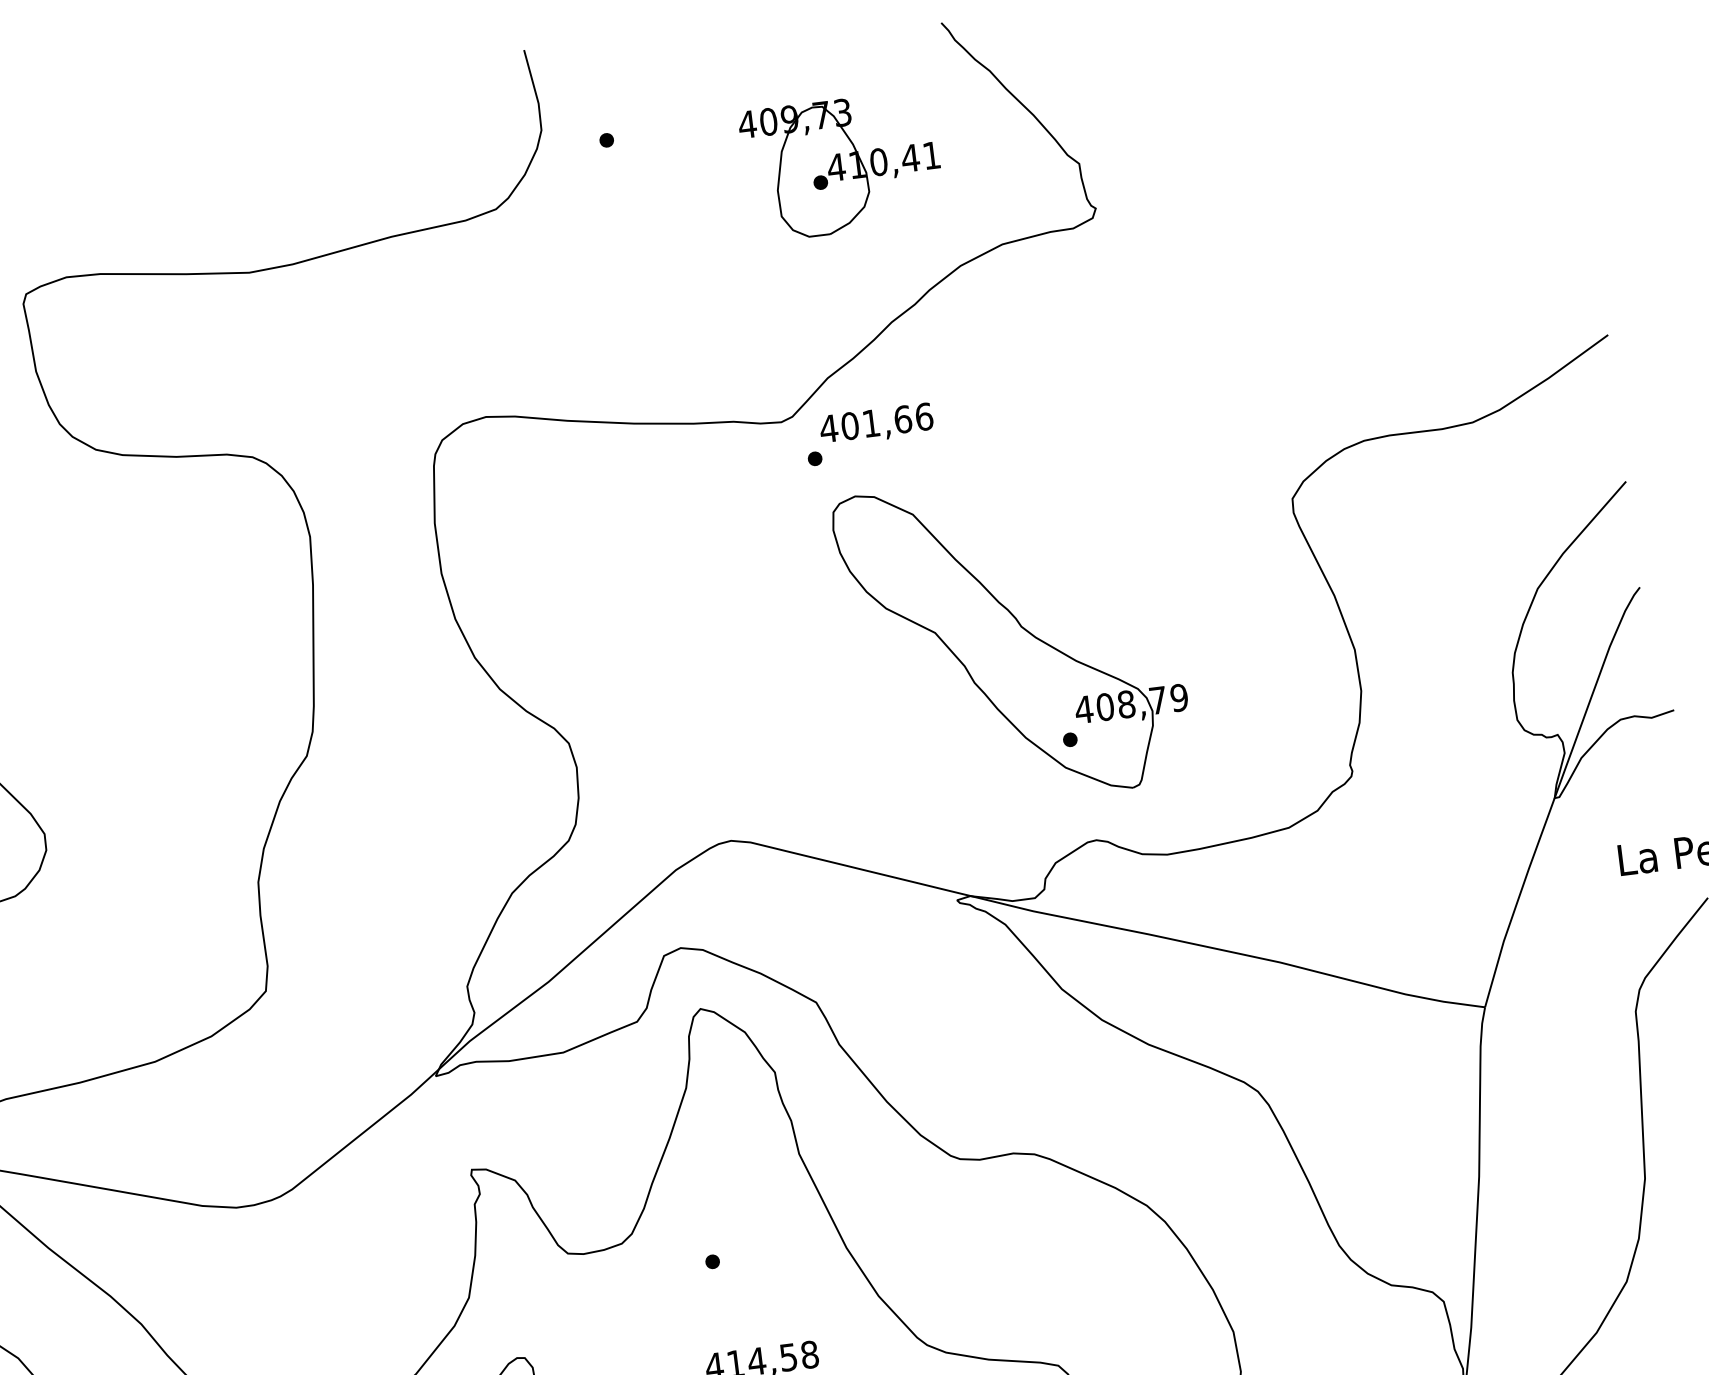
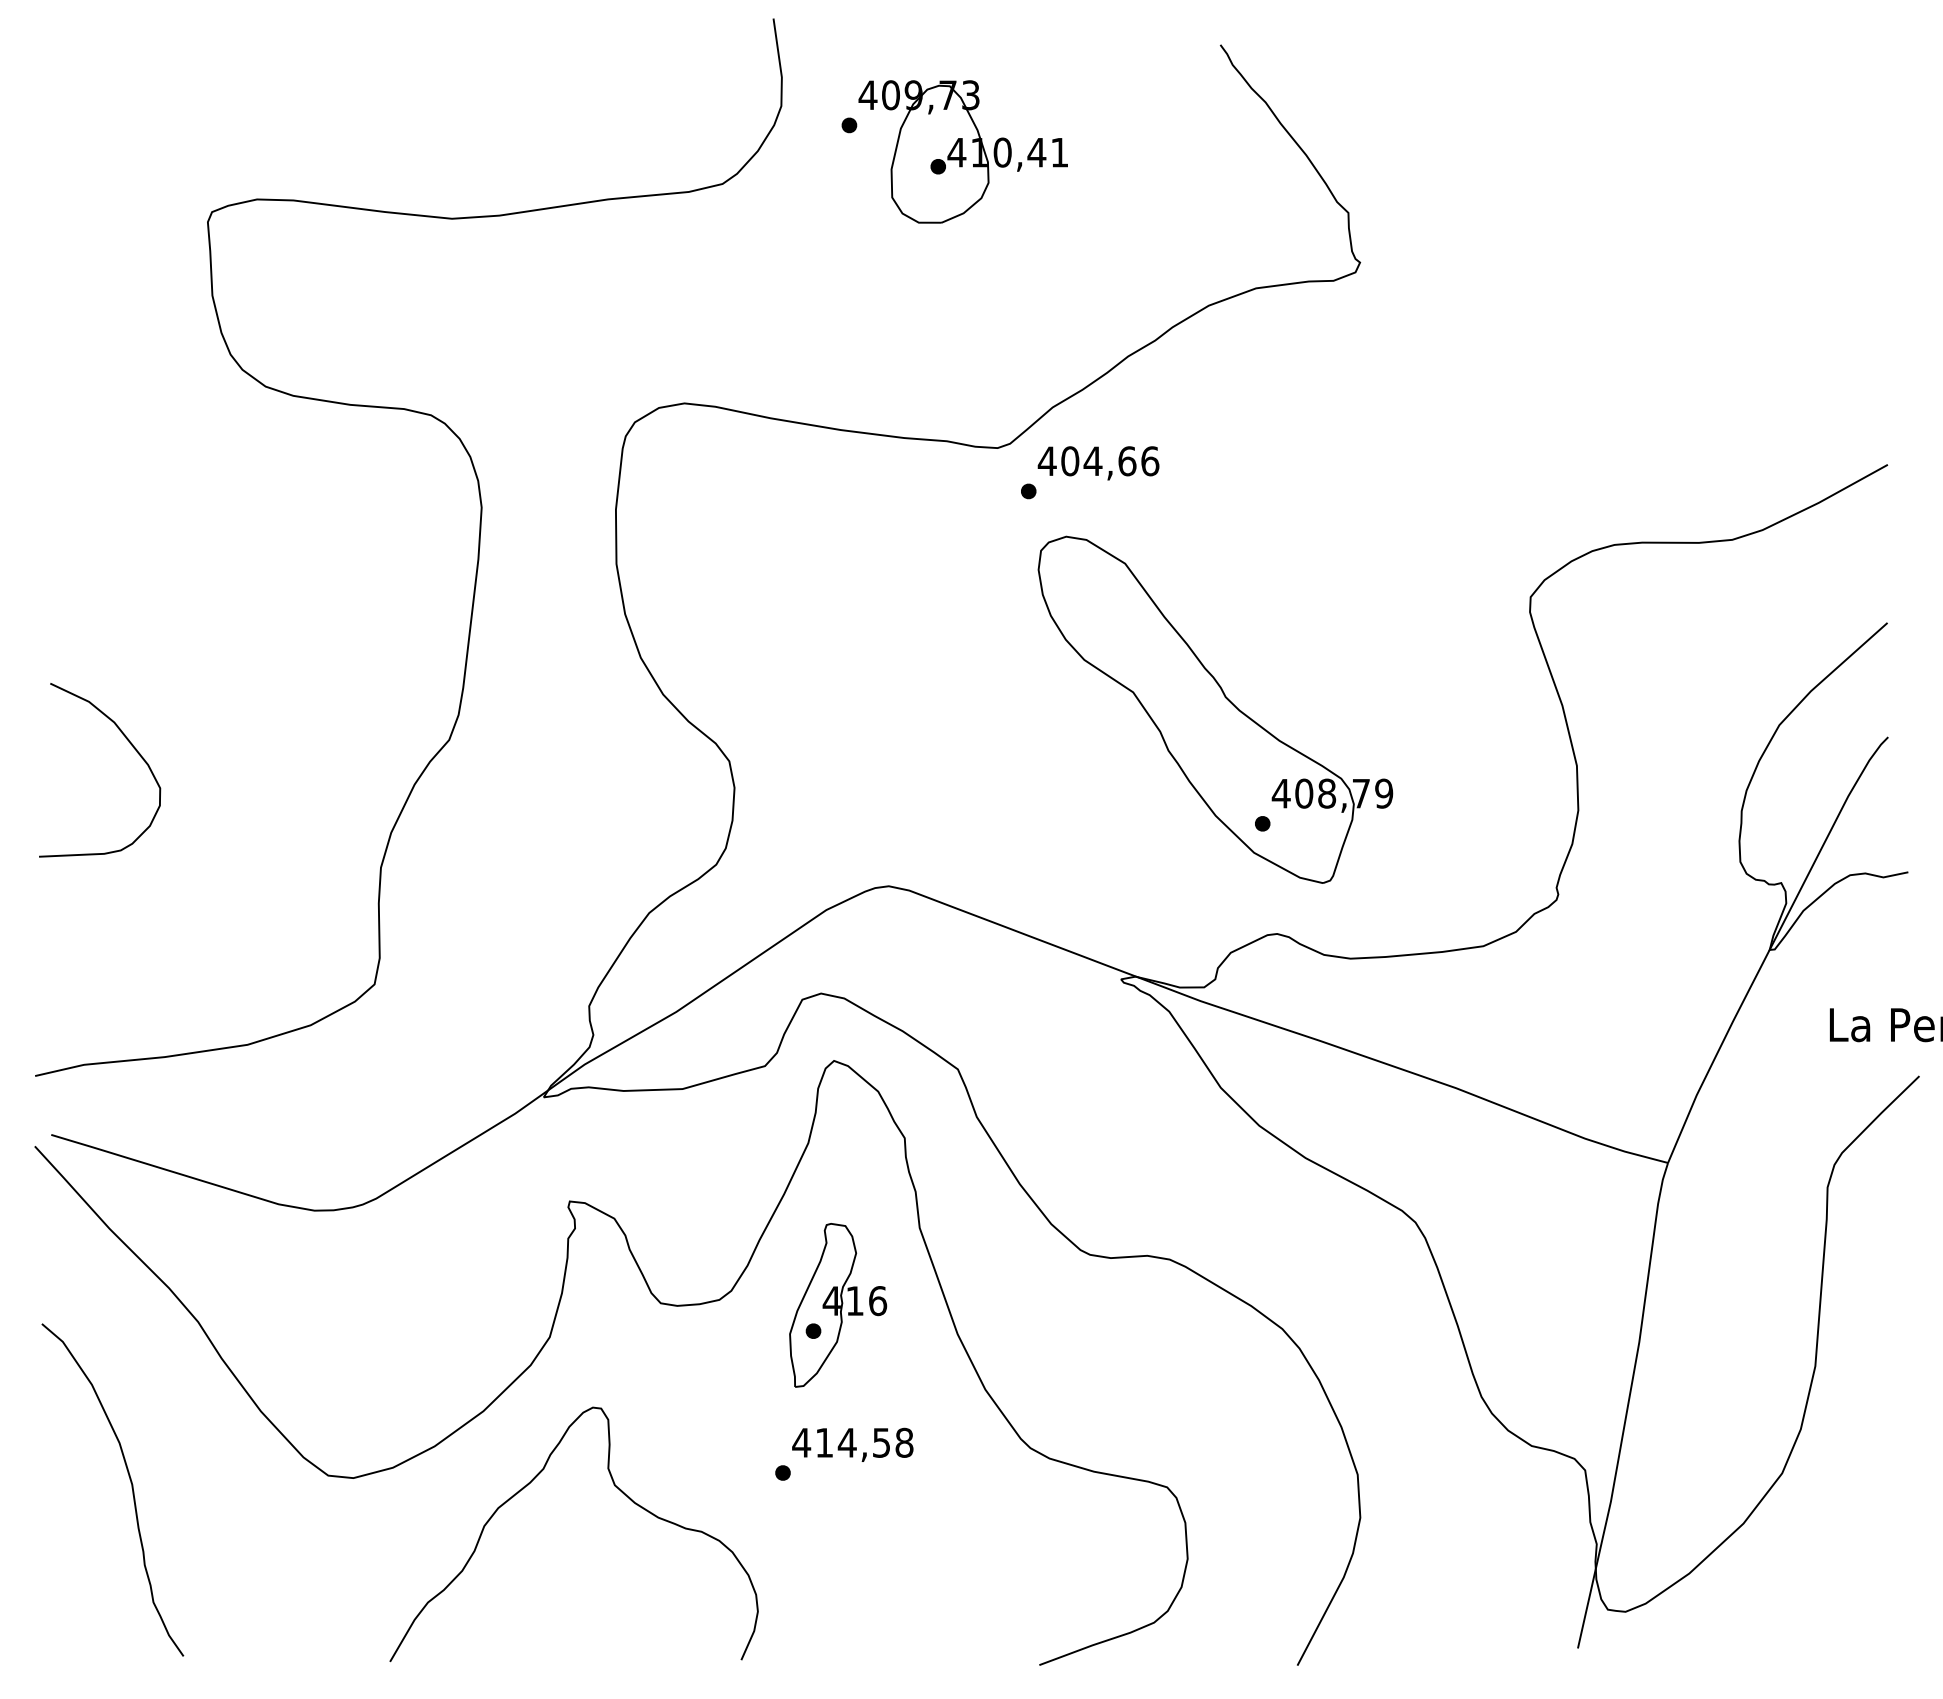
part: (841, 165) -> (962, 151), moved
text: (870, 422) -> (1092, 460), 401,66 -> 404,66
part: (732, 1235) -> (838, 1305), added

